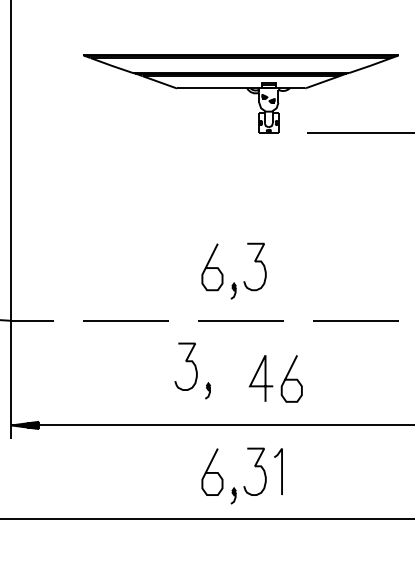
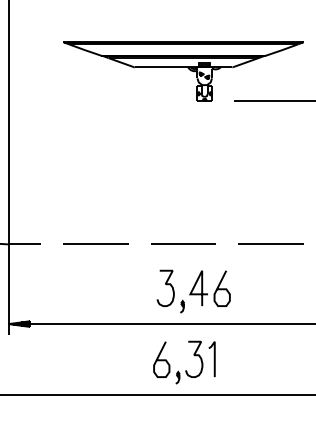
part: (234, 281) -> (178, 214), removed
part: (192, 370) -> (170, 291), moved

